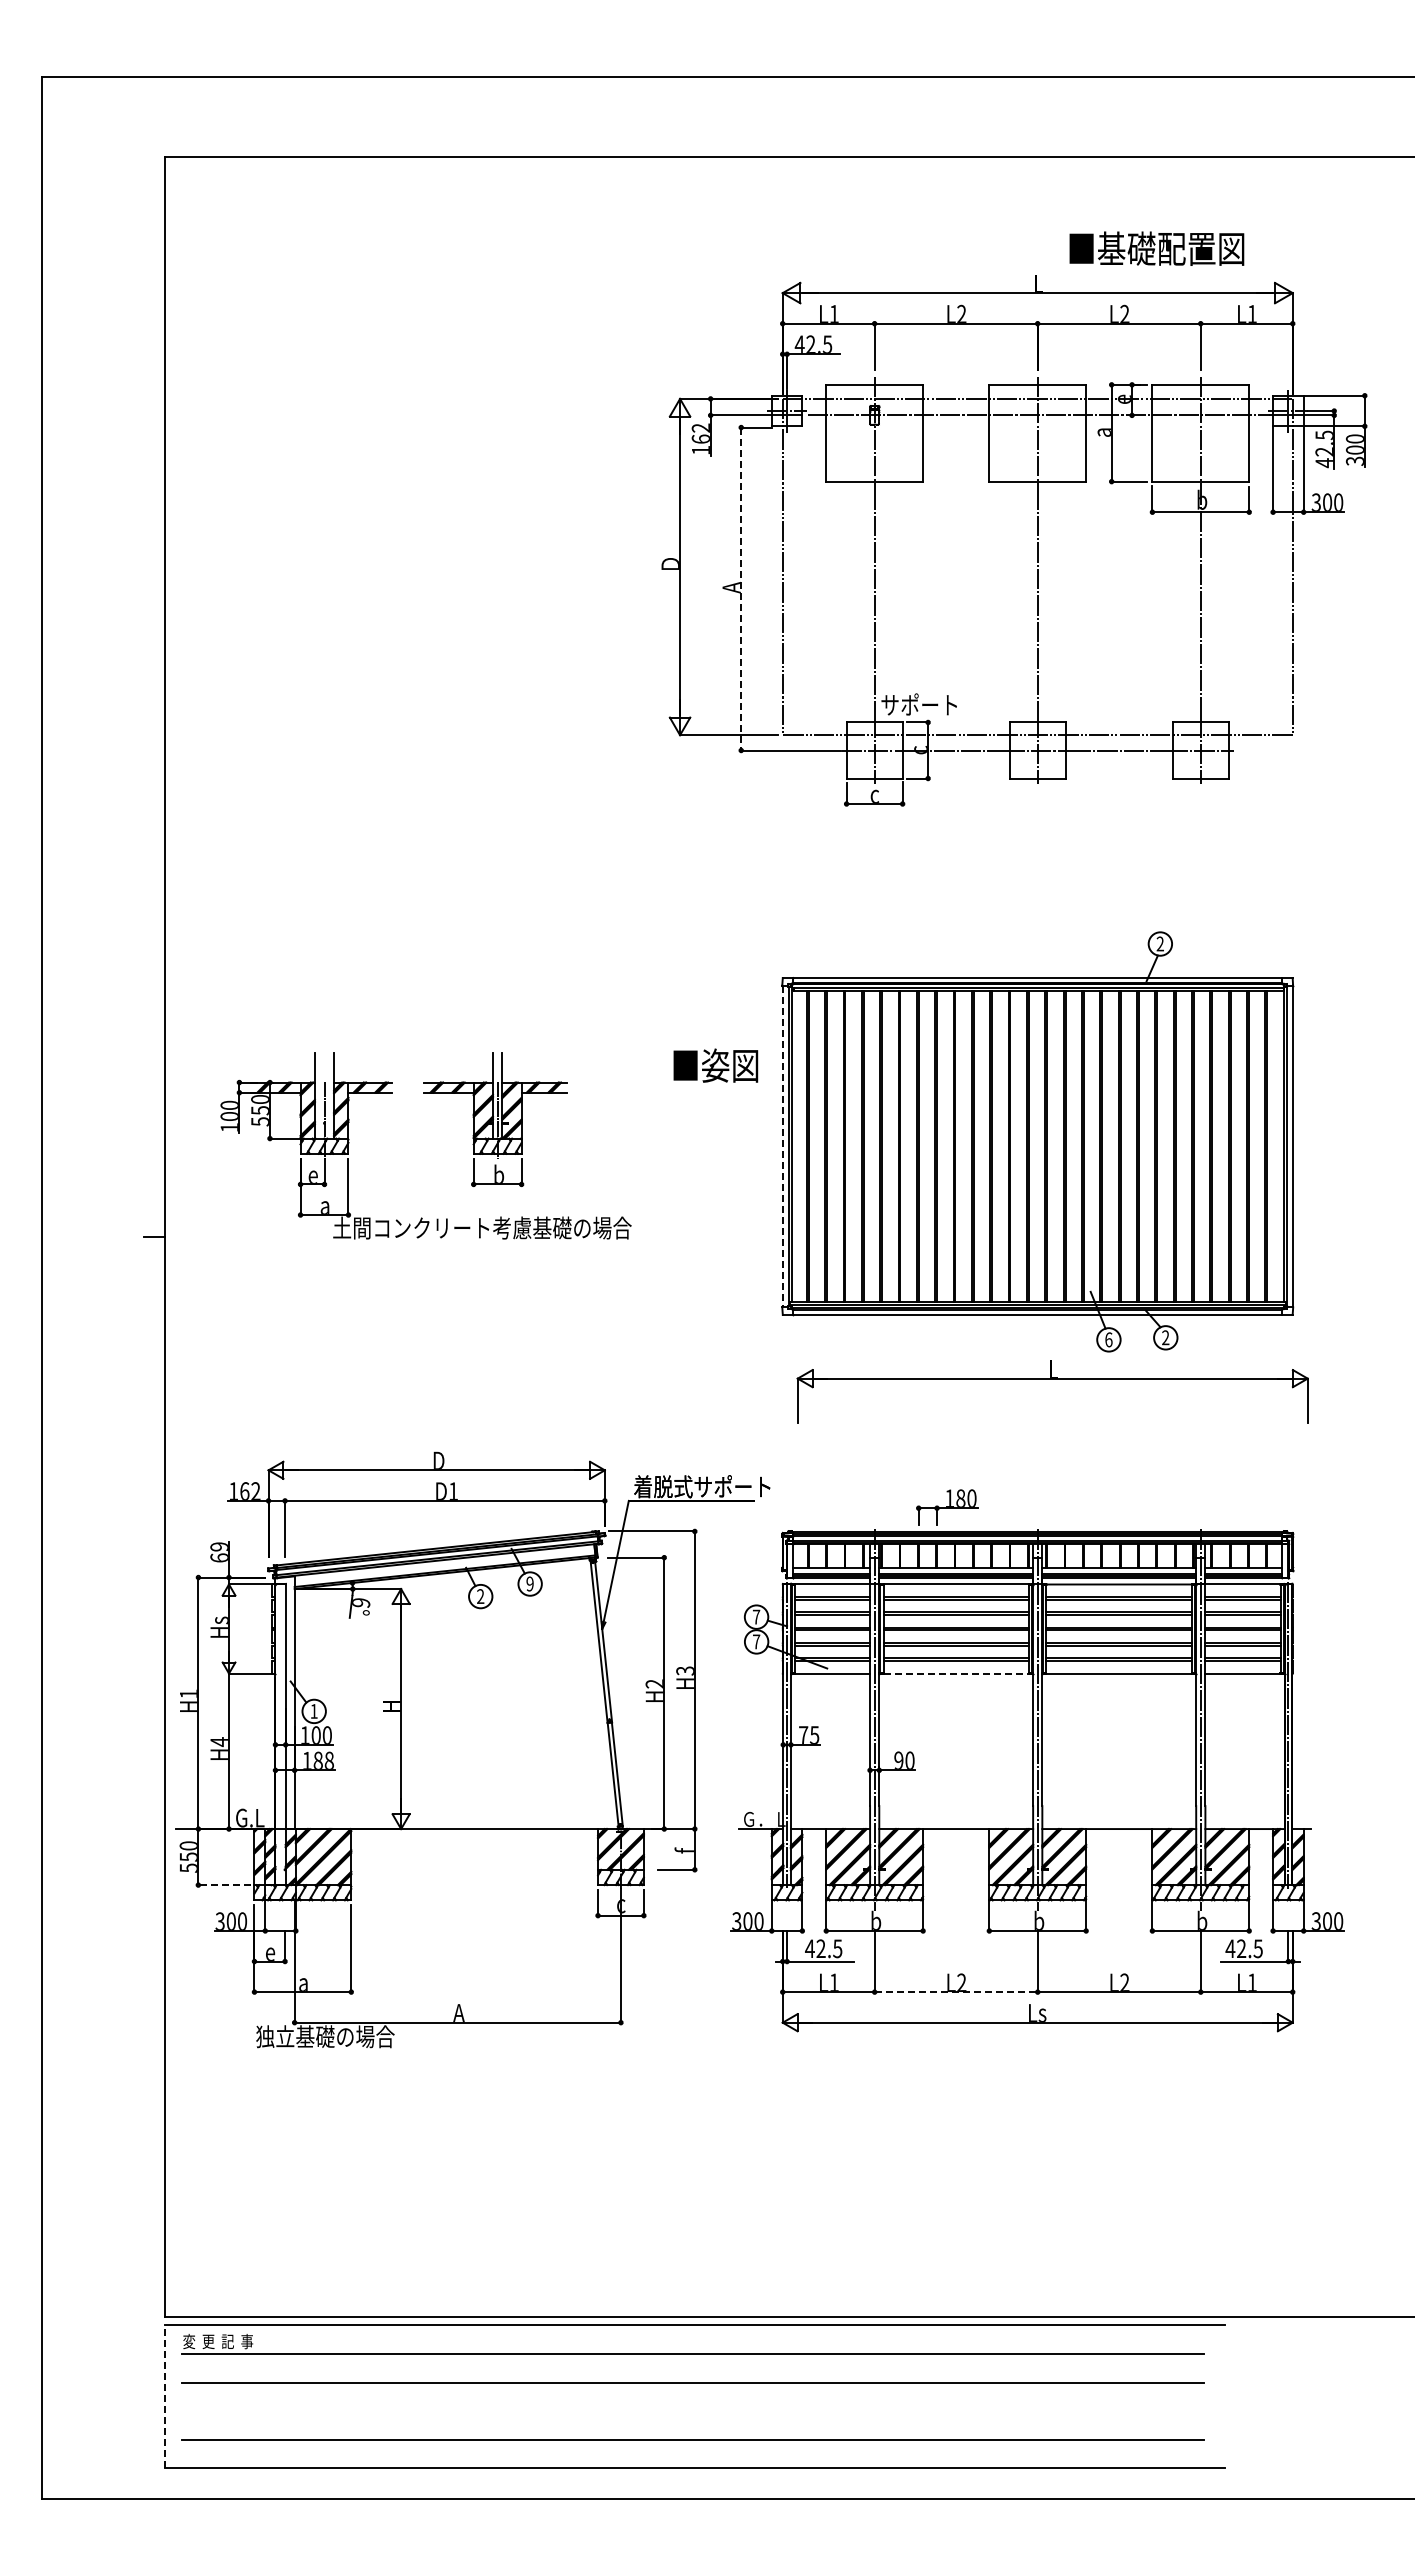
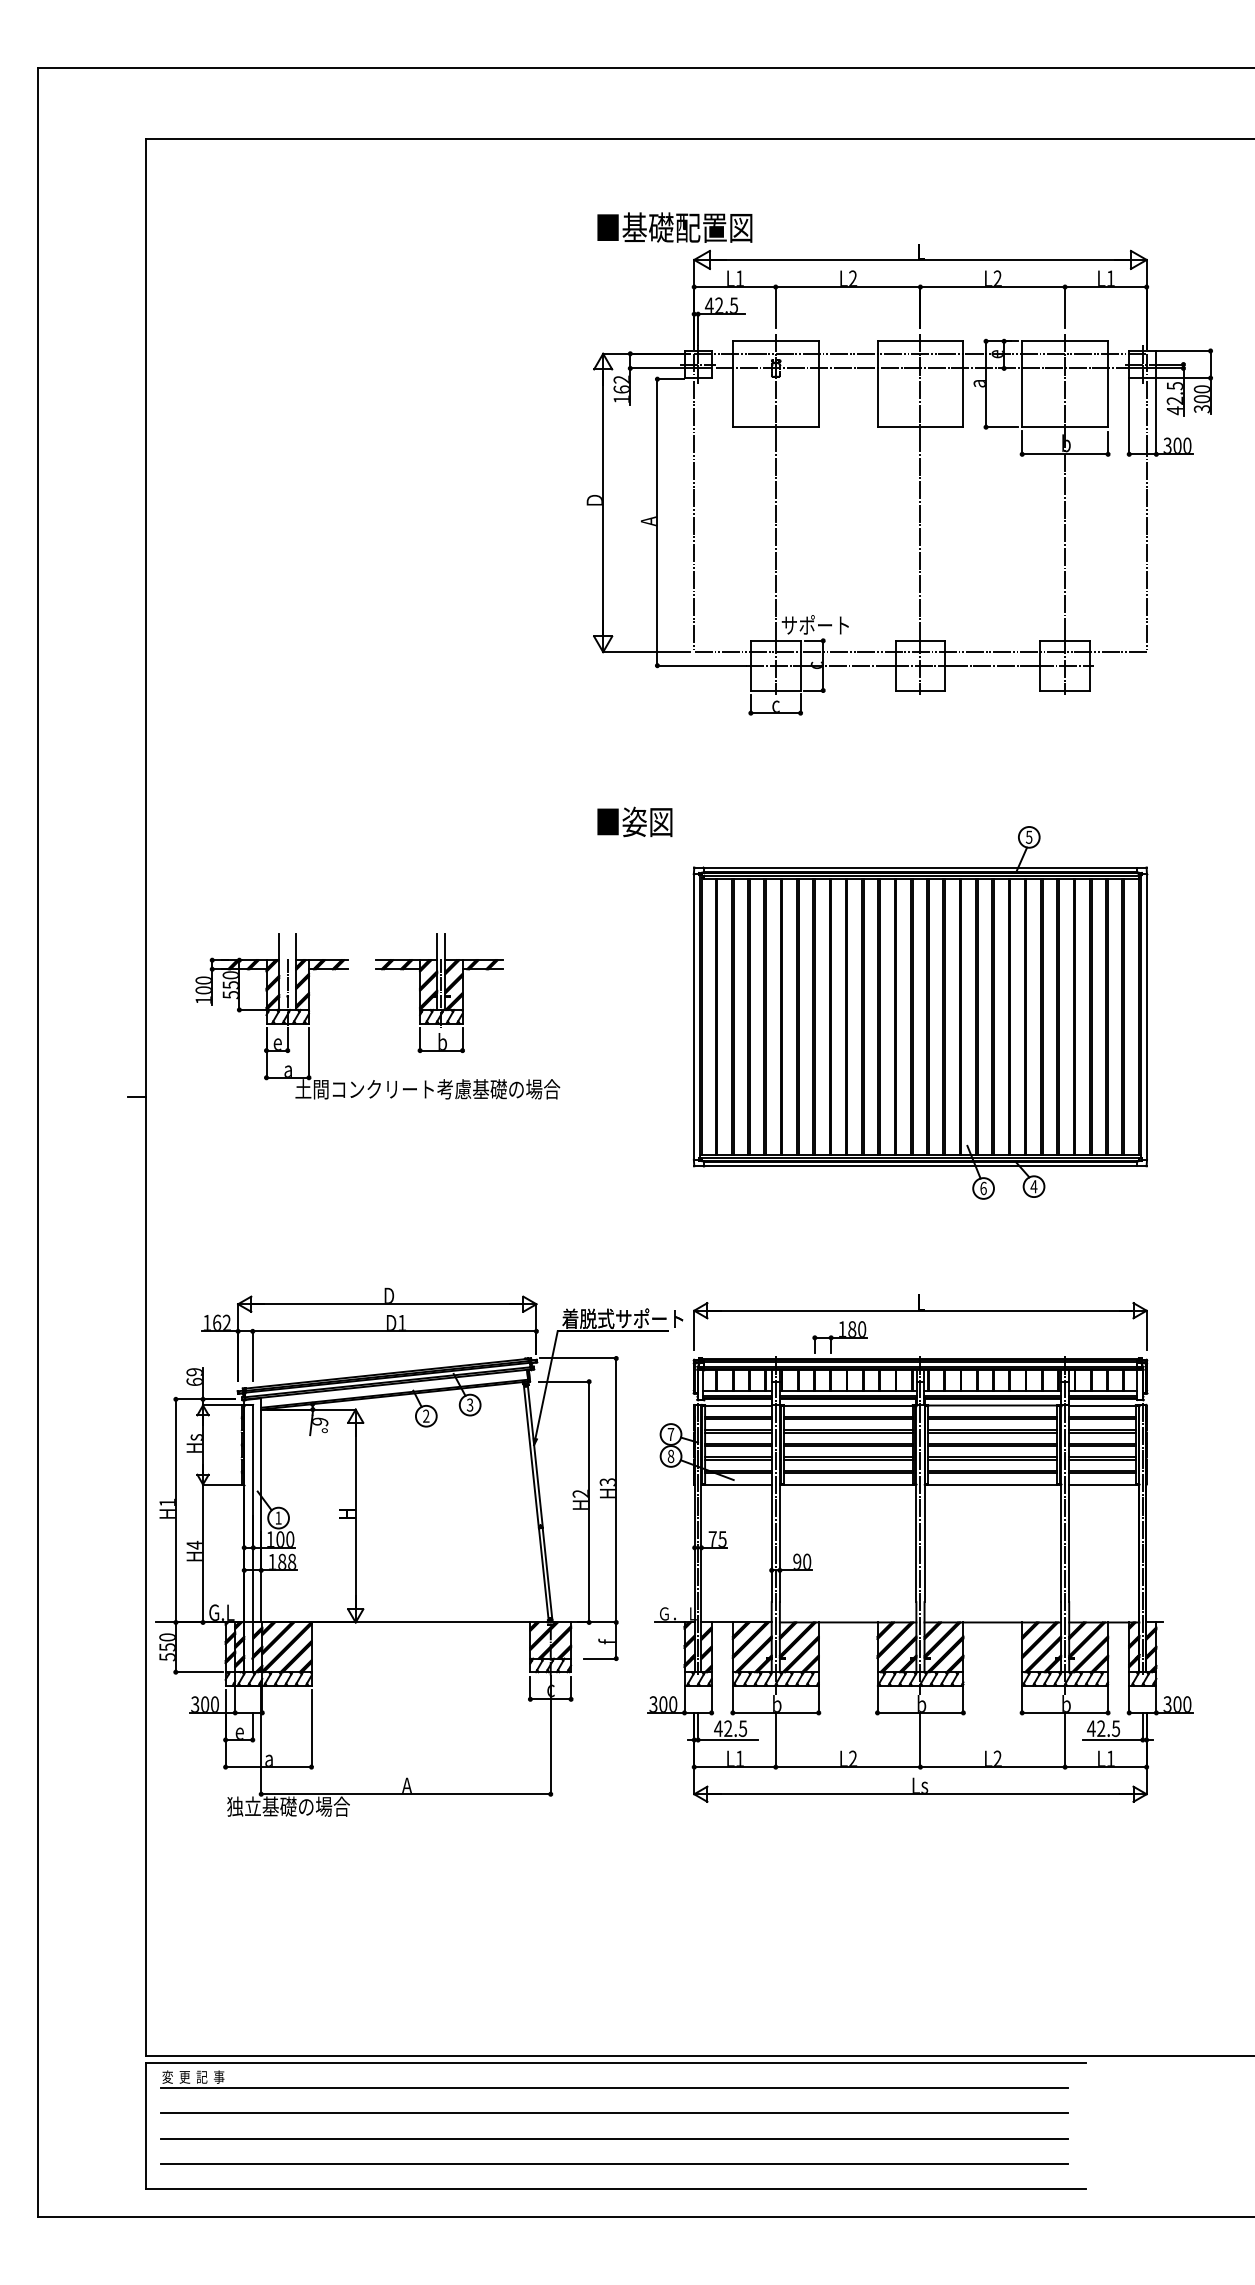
text: (1156, 248) -> (674, 227), moved
line: (741, 589) -> (657, 522), dashed -> solid
text: (1159, 943) -> (1028, 836), 2 -> 5
text: (715, 1065) -> (634, 821), moved
line: (782, 1146) -> (694, 1016), dashed -> solid
text: (1165, 1337) -> (1033, 1186), 2 -> 4
part: (1052, 1379) -> (920, 1311), moved
text: (529, 1583) -> (469, 1404), 9 -> 3
text: (756, 1641) -> (670, 1456), 7 -> 8
line: (956, 1673) -> (848, 1484), dashed -> solid
line: (224, 1885) -> (199, 1672), dashed -> solid
line: (956, 1992) -> (848, 1767), dashed -> solid
line: (164, 2396) -> (145, 2125), dashed -> solid
line: (693, 2411) -> (615, 2139), added

